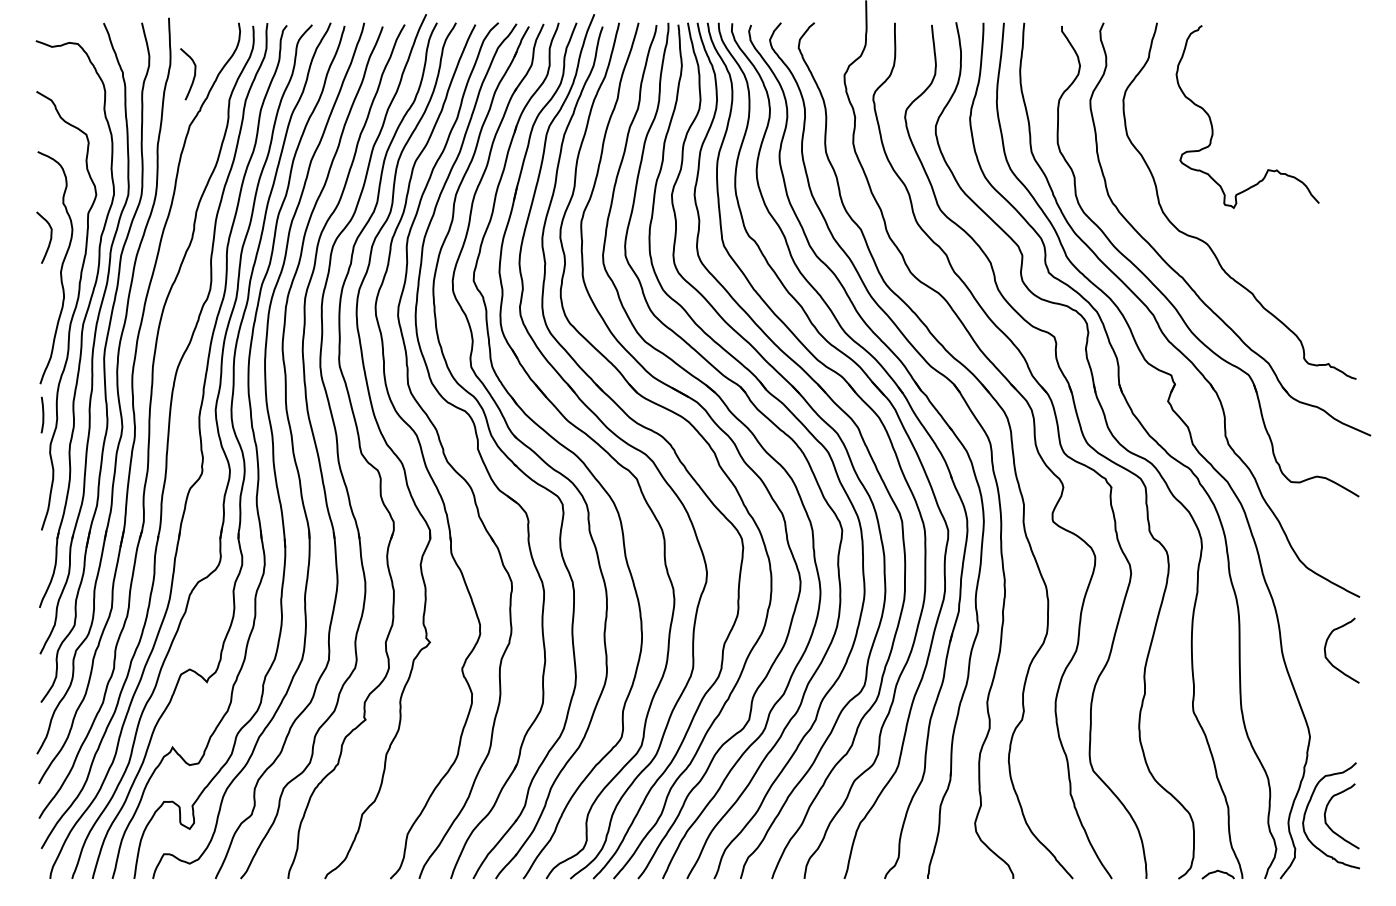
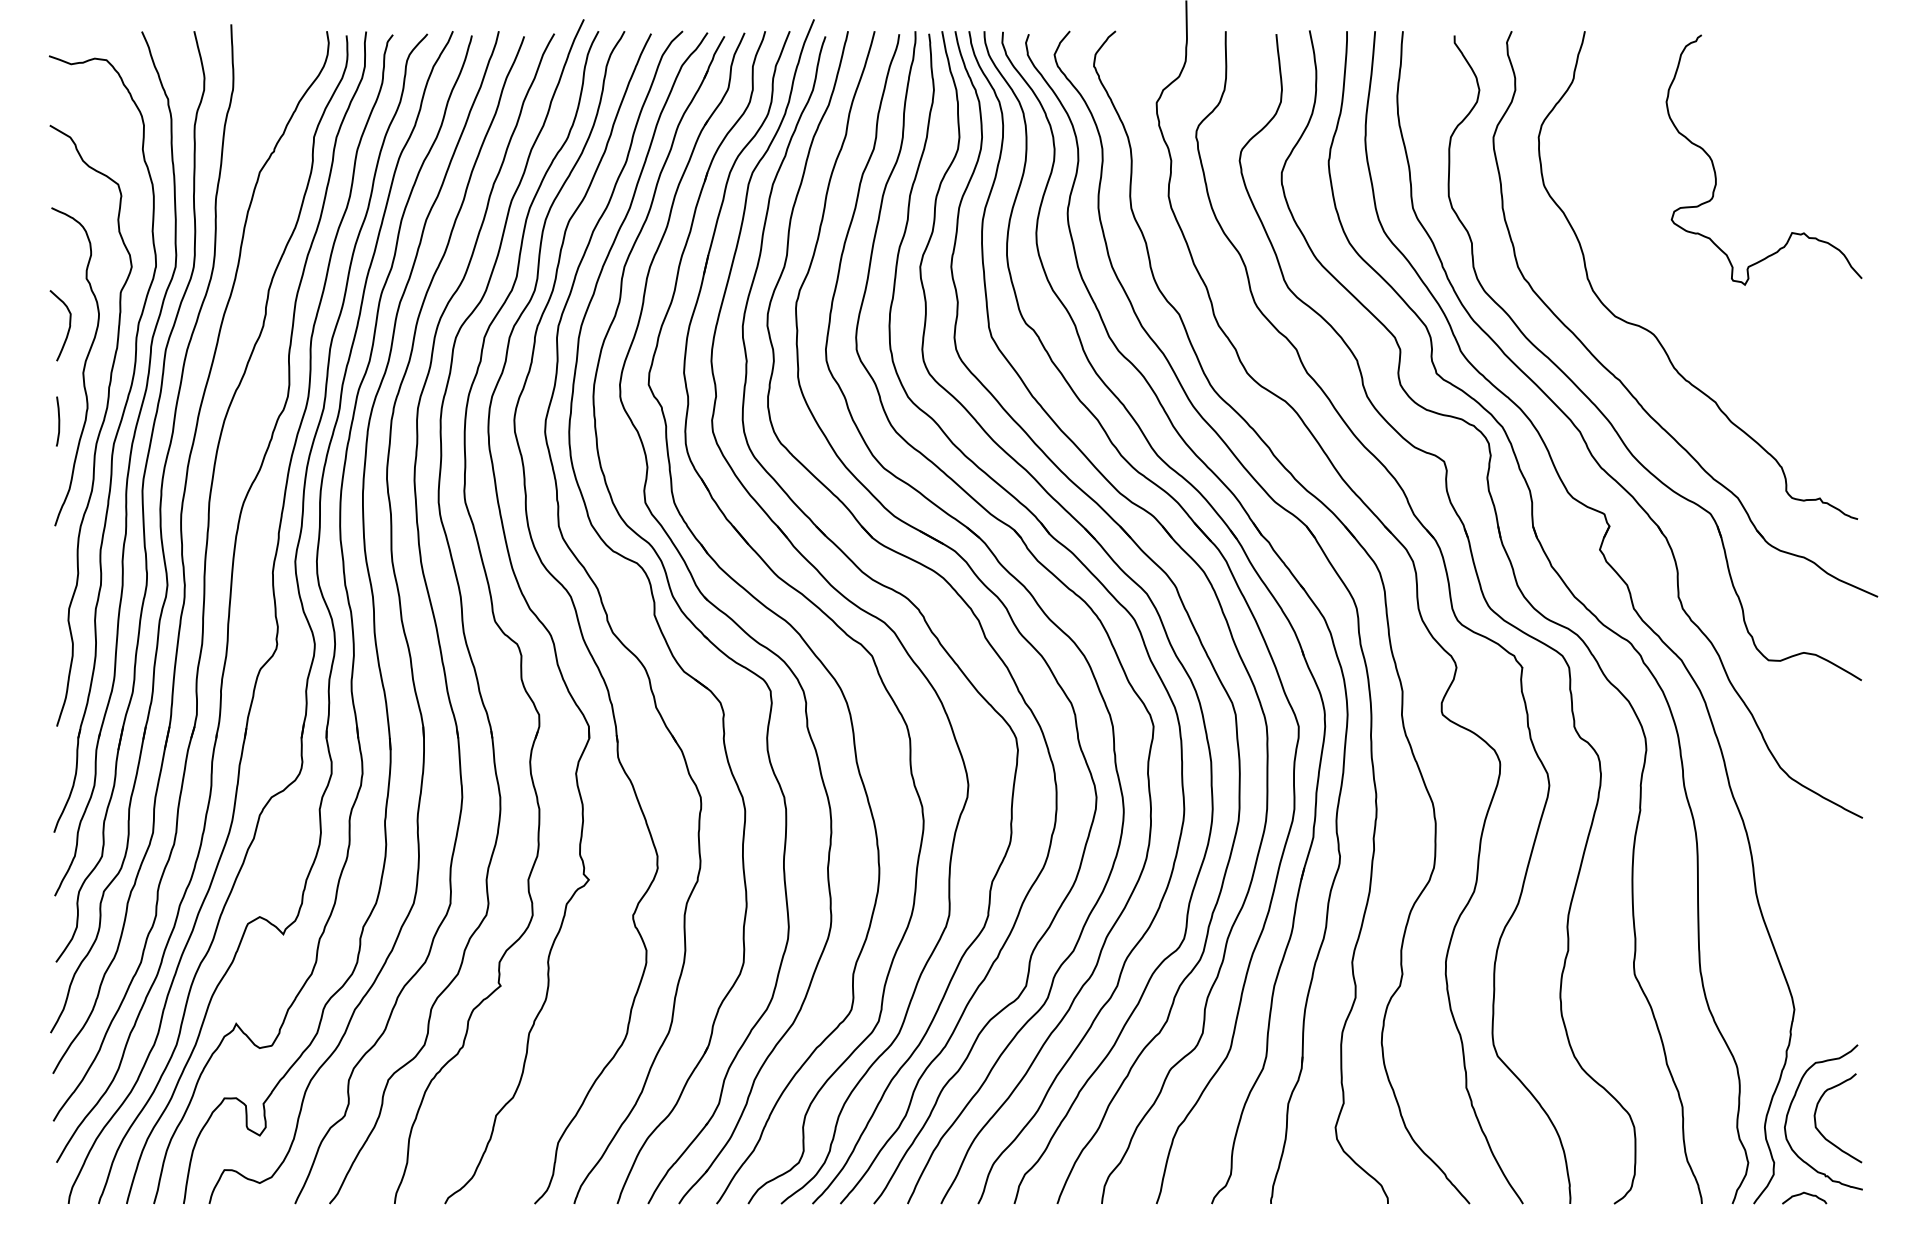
curve: (193, 75) -> (265, 103), removed
curve: (1212, 123) -> (1715, 169), moved
curve: (42, 415) -> (58, 421), moved
curve: (1326, 653) -> (1816, 894), removed
curve: (1218, 872) -> (1805, 1194), moved

